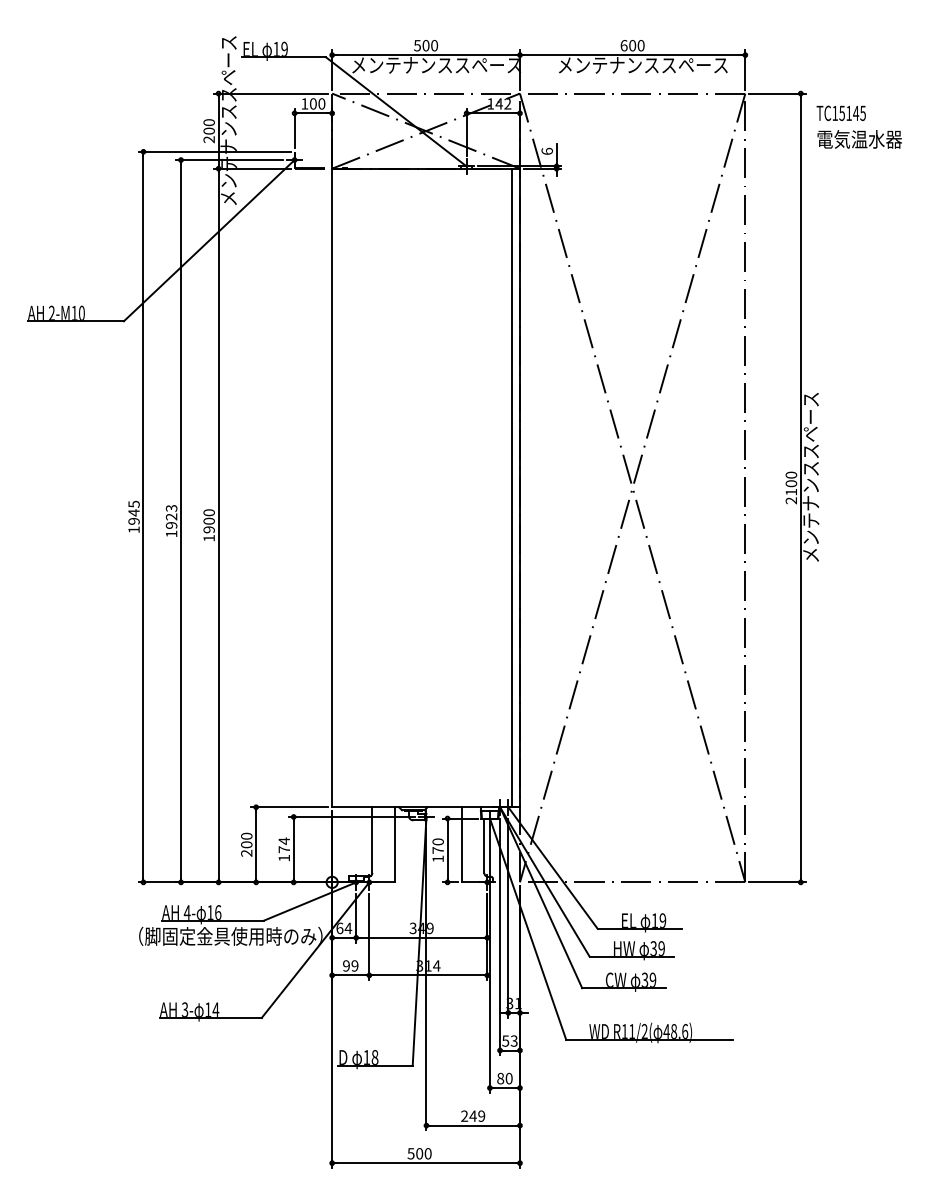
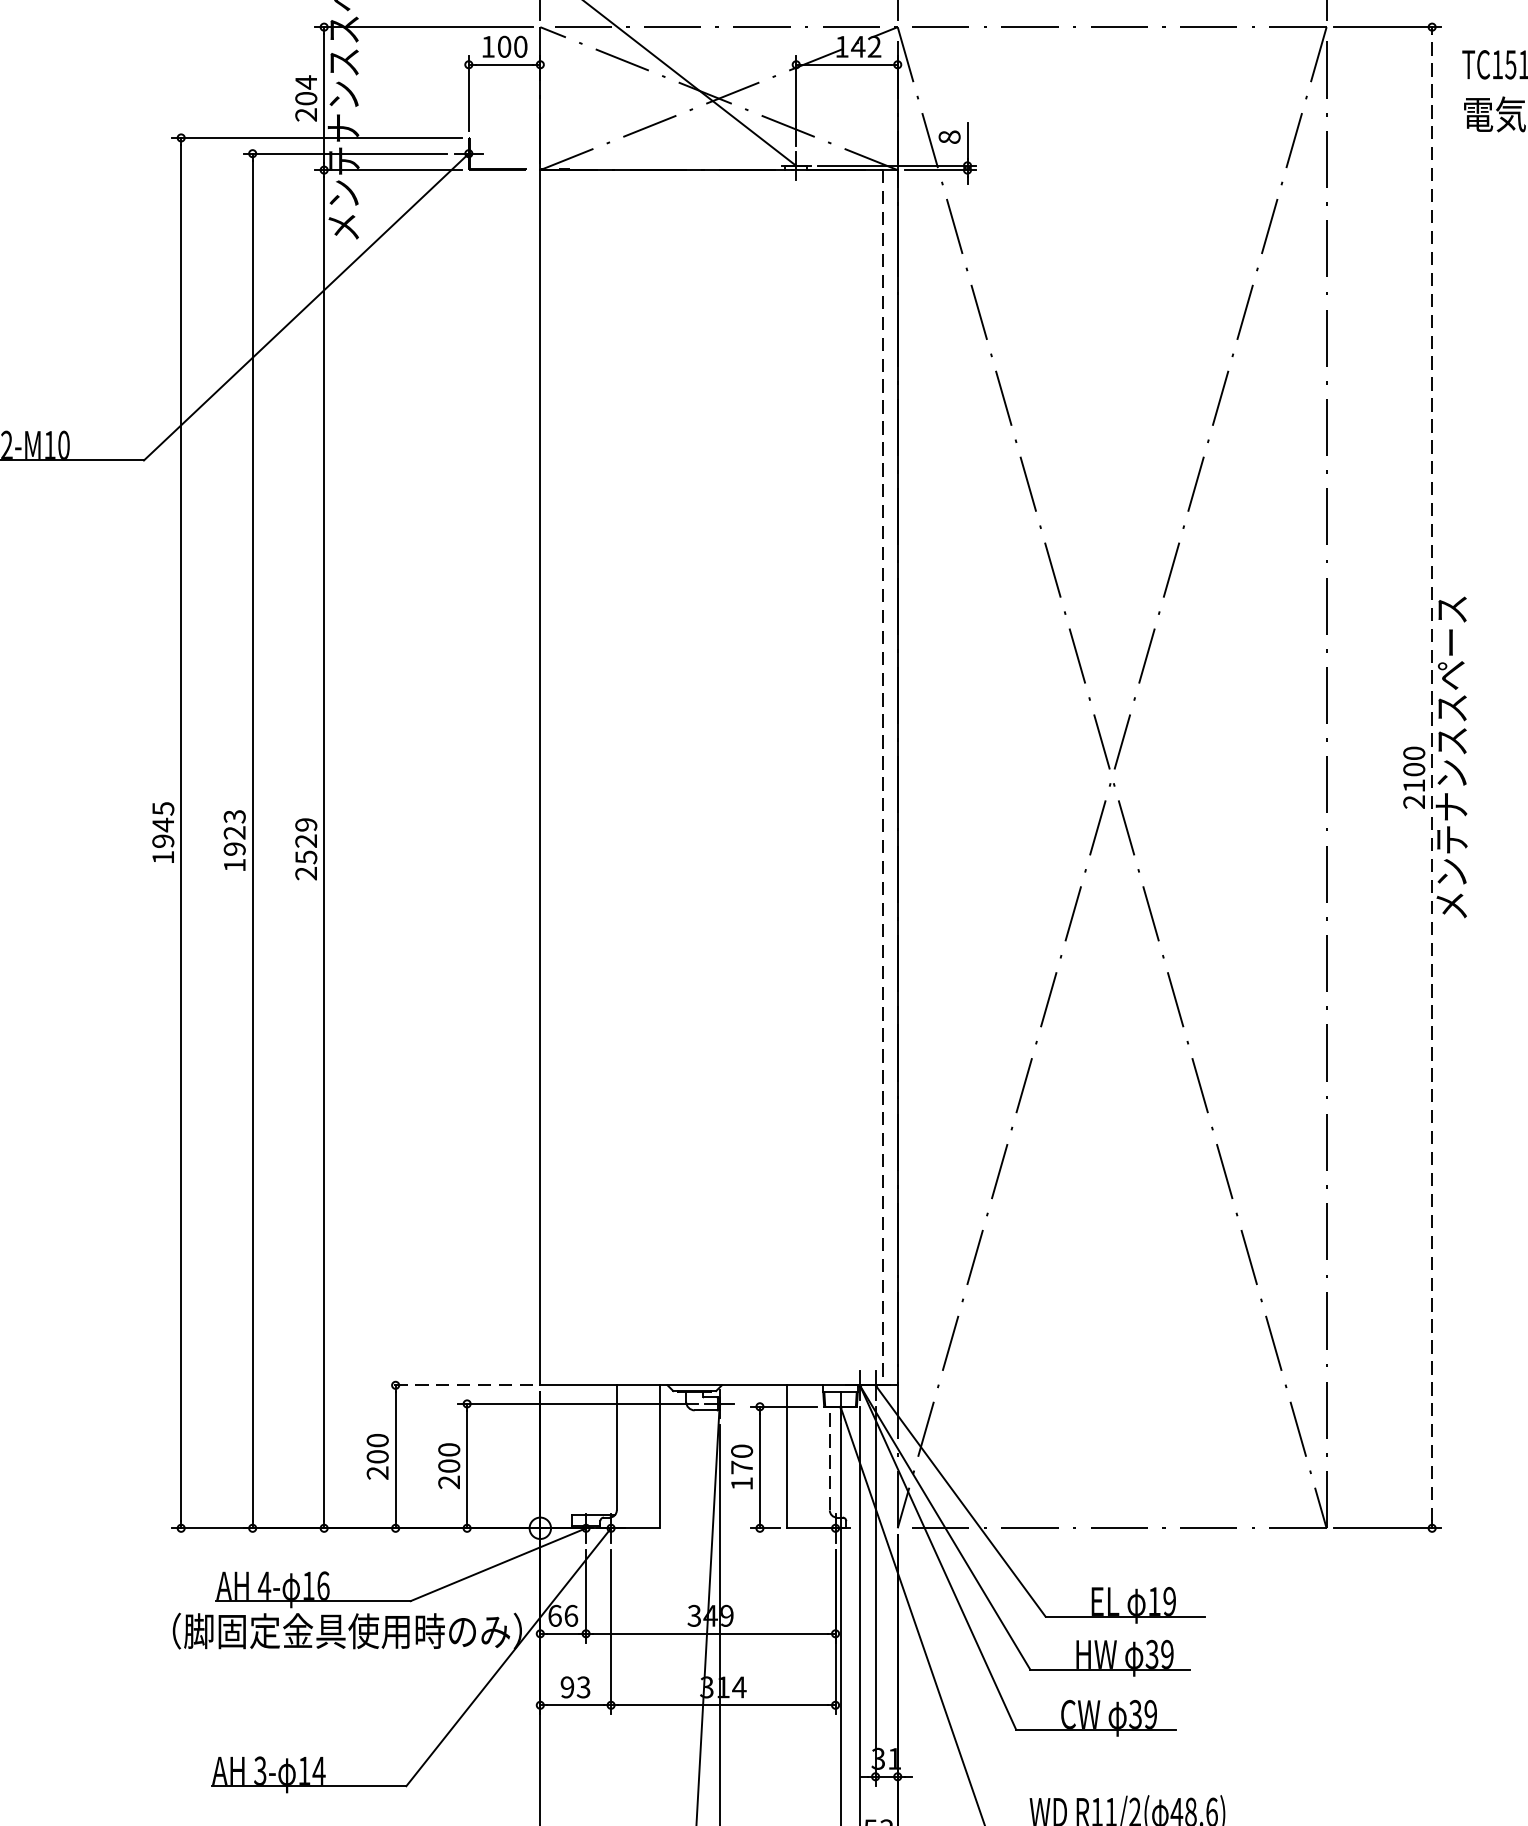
text: (208, 122) -> (304, 82), 200 -> 204
text: (546, 150) -> (948, 135), 6 -> 8
line: (800, 487) -> (1431, 776), solid -> dashed
line: (512, 488) -> (883, 778), solid -> dashed
text: (208, 525) -> (304, 849), 1900 -> 2529
line: (289, 807) -> (459, 1385), solid -> dashed
line: (484, 845) -> (830, 1458), solid -> dashed
text: (284, 849) -> (449, 1465), 174 -> 200
text: (348, 928) -> (571, 1616), 64 -> 66
text: (354, 965) -> (582, 1686), 99 -> 93

